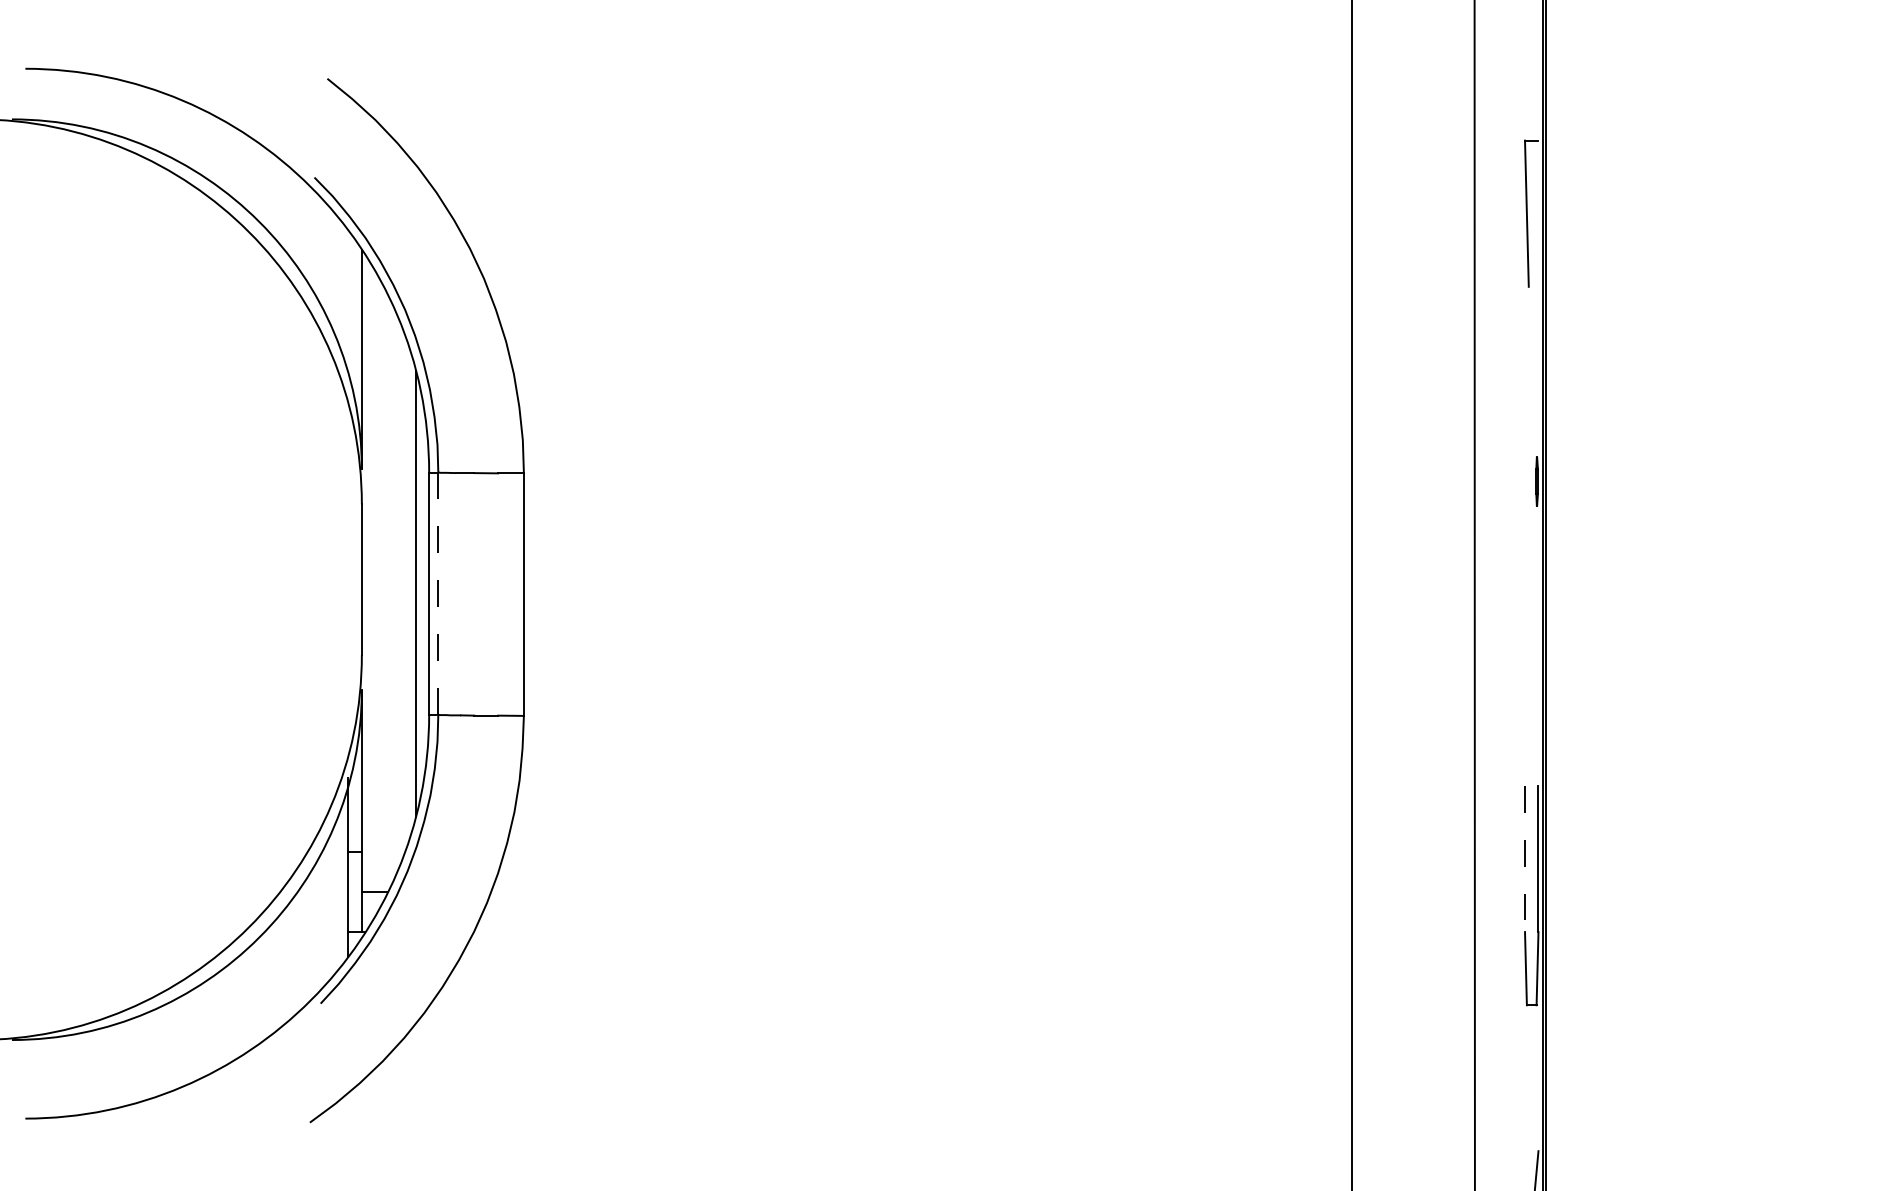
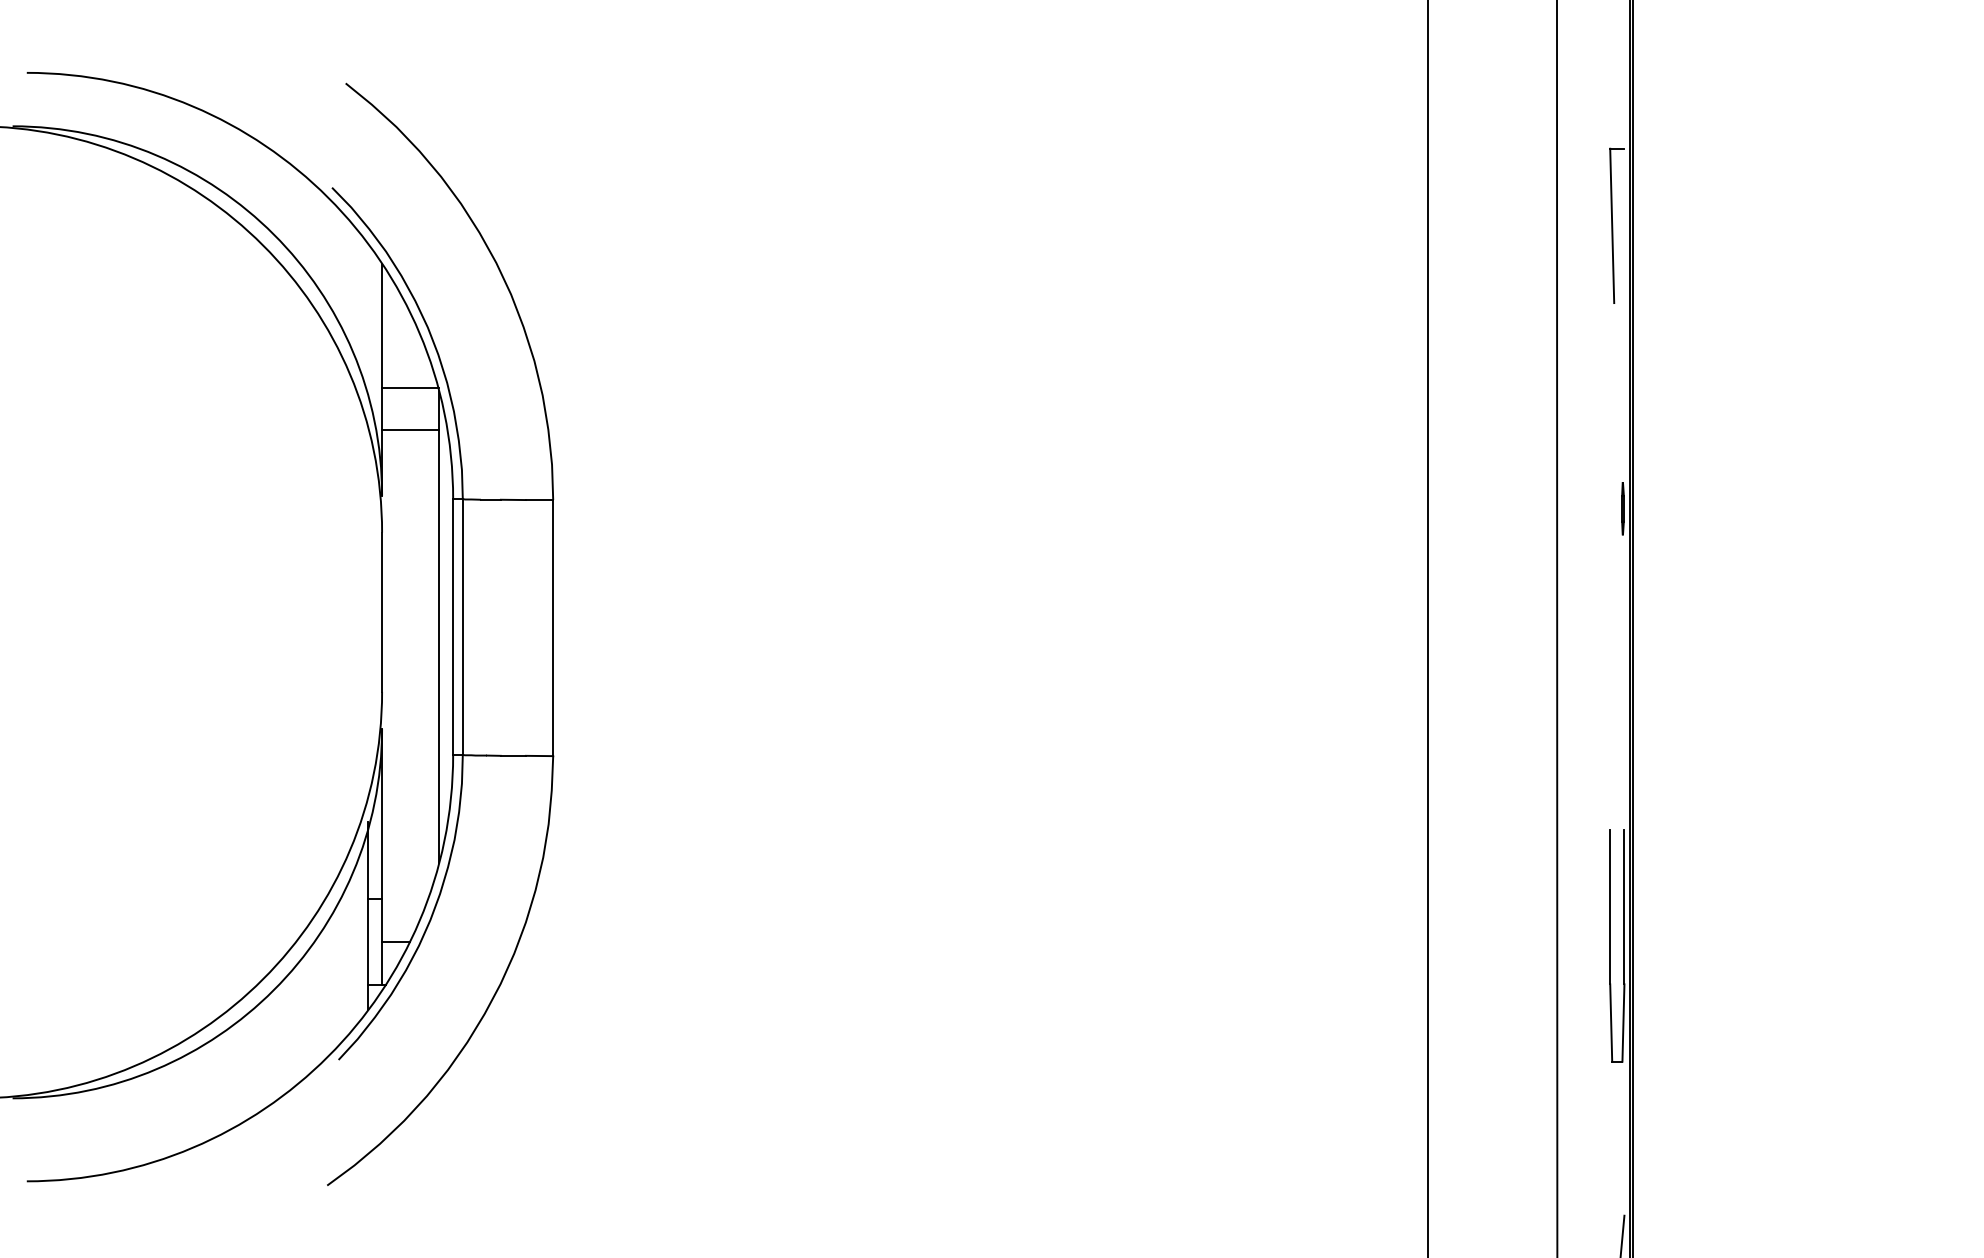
line: (388, 366) -> (410, 387), added
line: (388, 407) -> (410, 430), added
line: (438, 594) -> (462, 627), dashed -> solid
line: (1525, 859) -> (1610, 907), dashed -> solid

